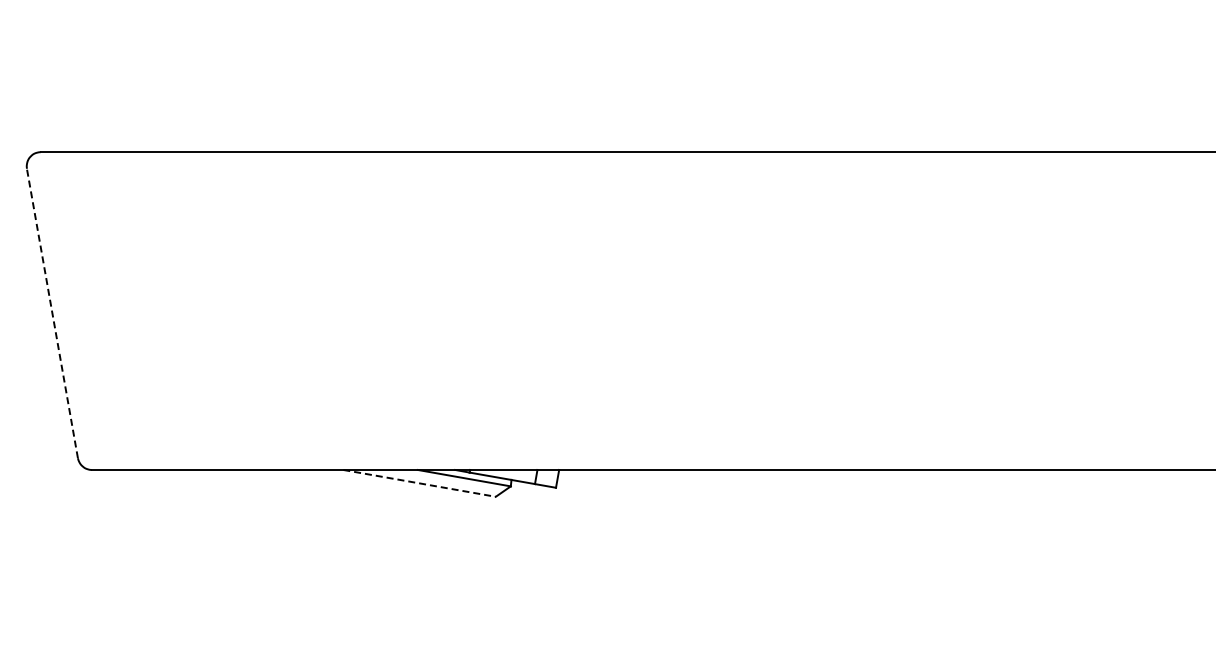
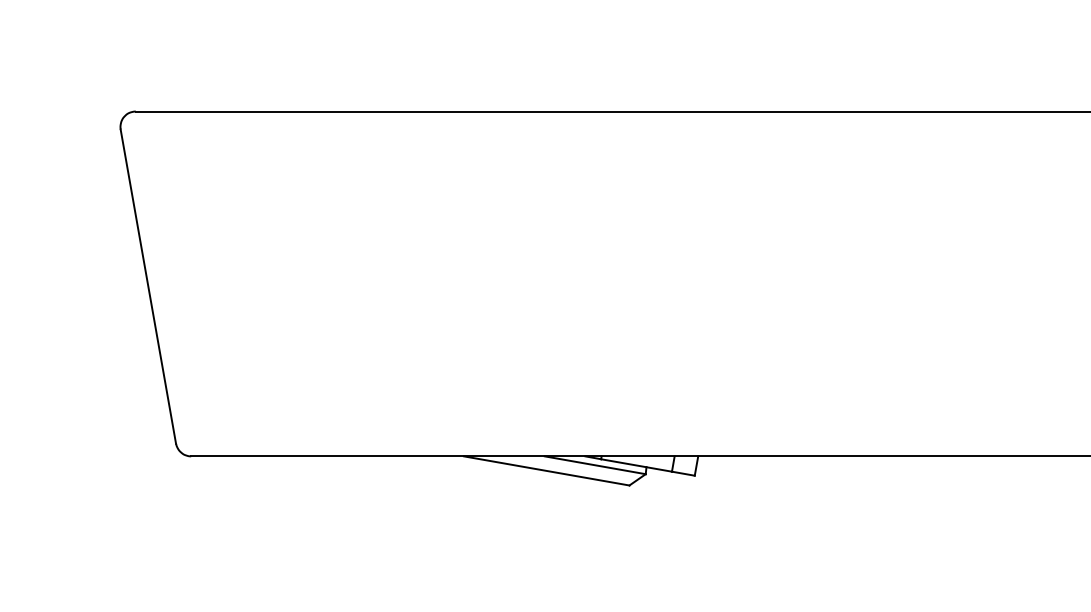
line: (52, 313) -> (148, 286), dashed -> solid
line: (420, 483) -> (547, 471), dashed -> solid

